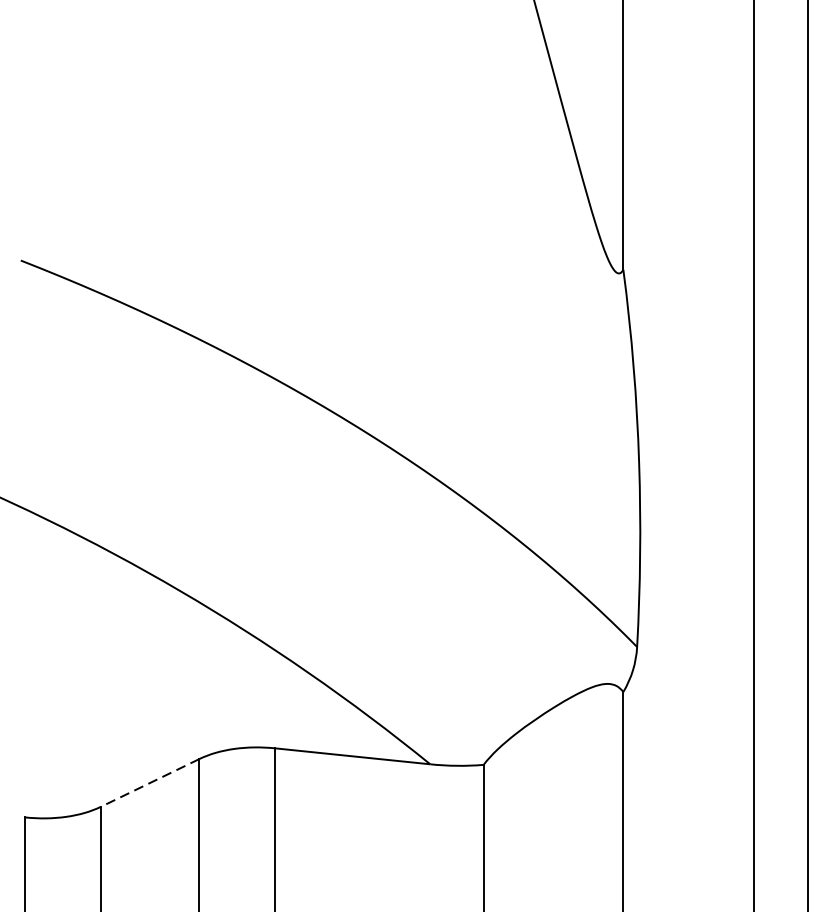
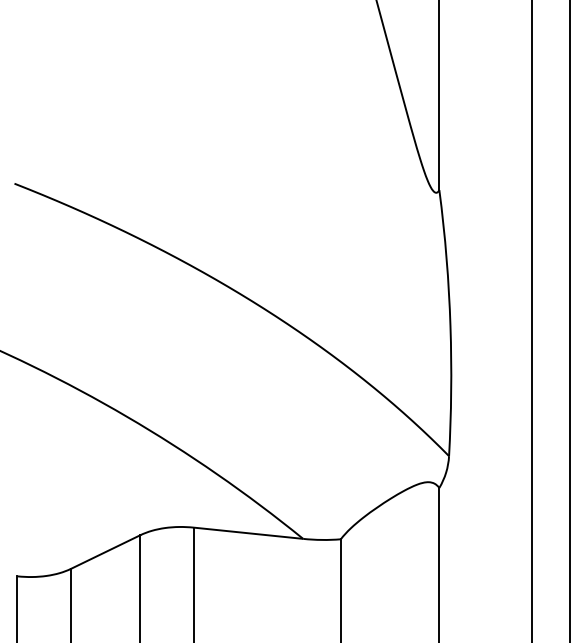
line: (149, 783) -> (105, 552), dashed -> solid

